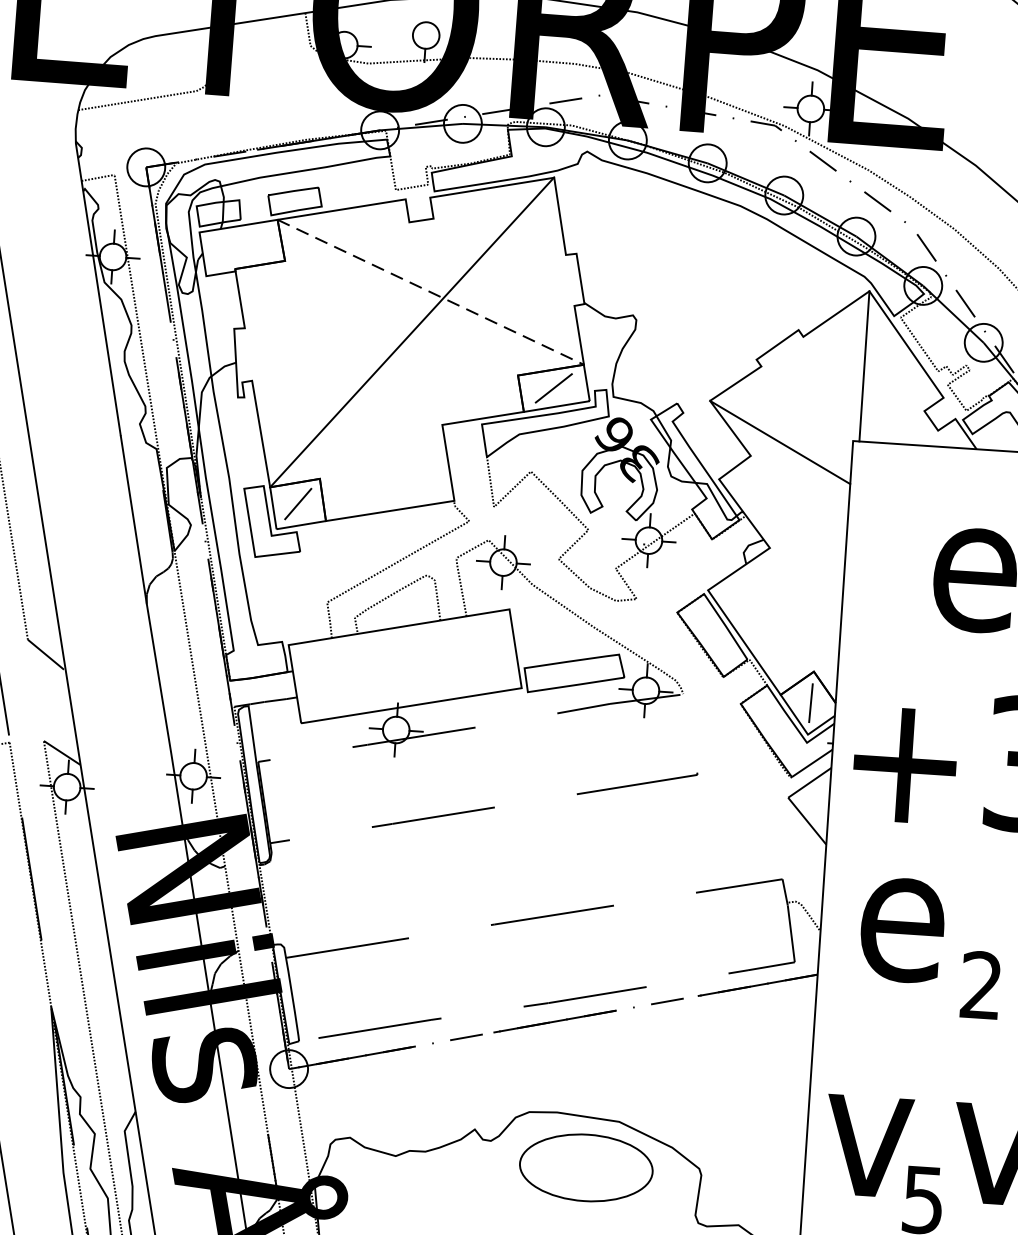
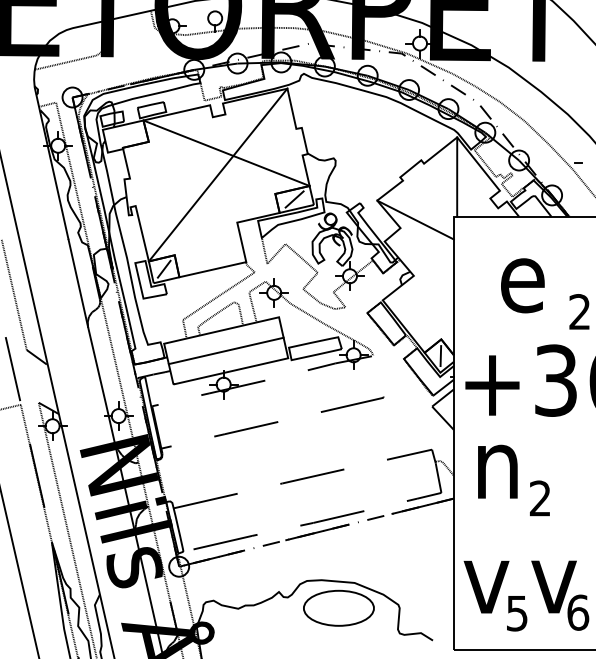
line: (432, 292) -> (227, 153), dashed -> solid
line: (403, 665) -> (225, 350), added
text: (901, 928) -> (496, 471), e -> n

